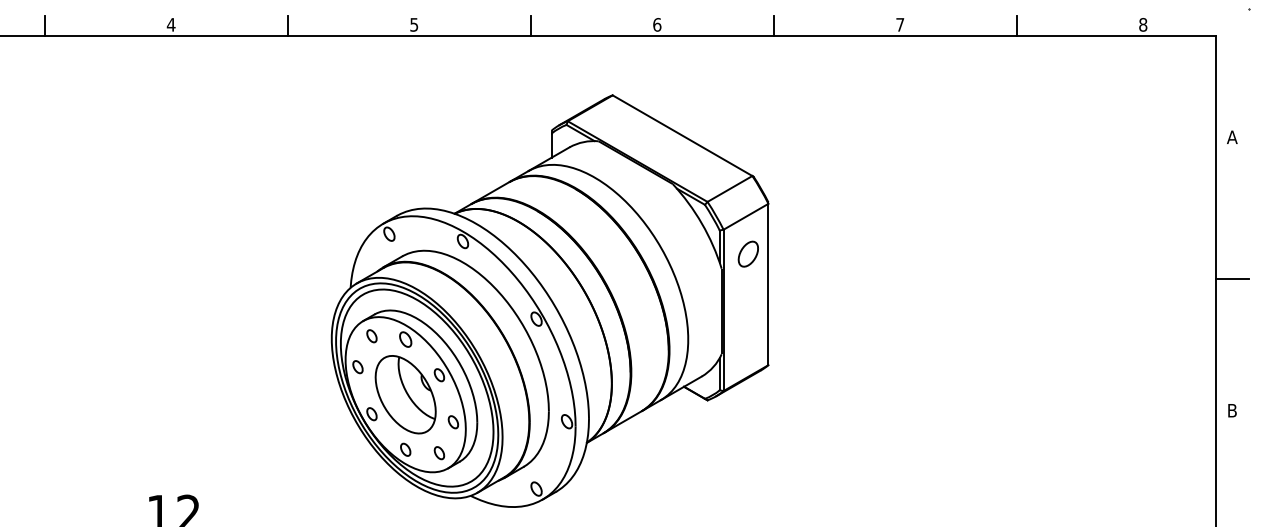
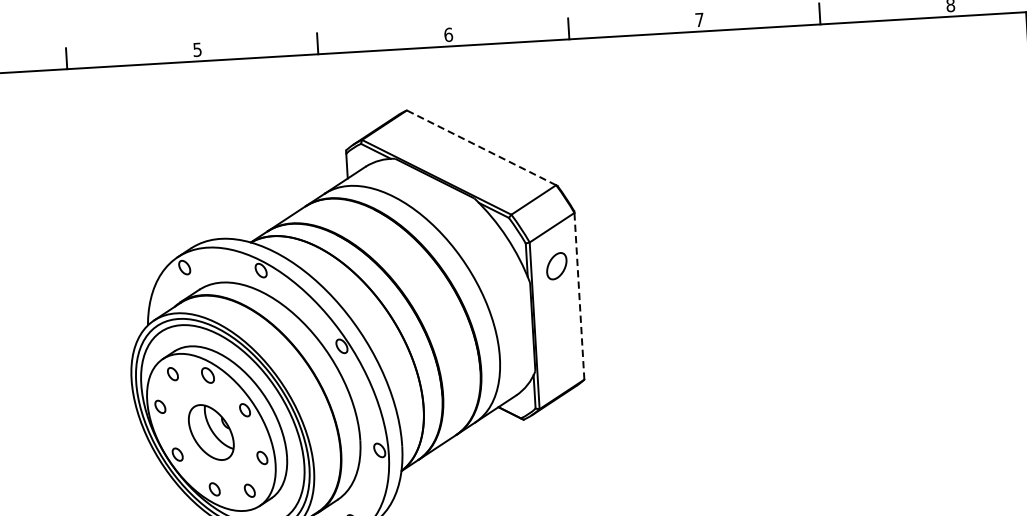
line: (682, 135) -> (481, 147), solid -> dashed
line: (768, 284) -> (579, 296), solid -> dashed
part: (405, 394) -> (211, 432), size x0.7

